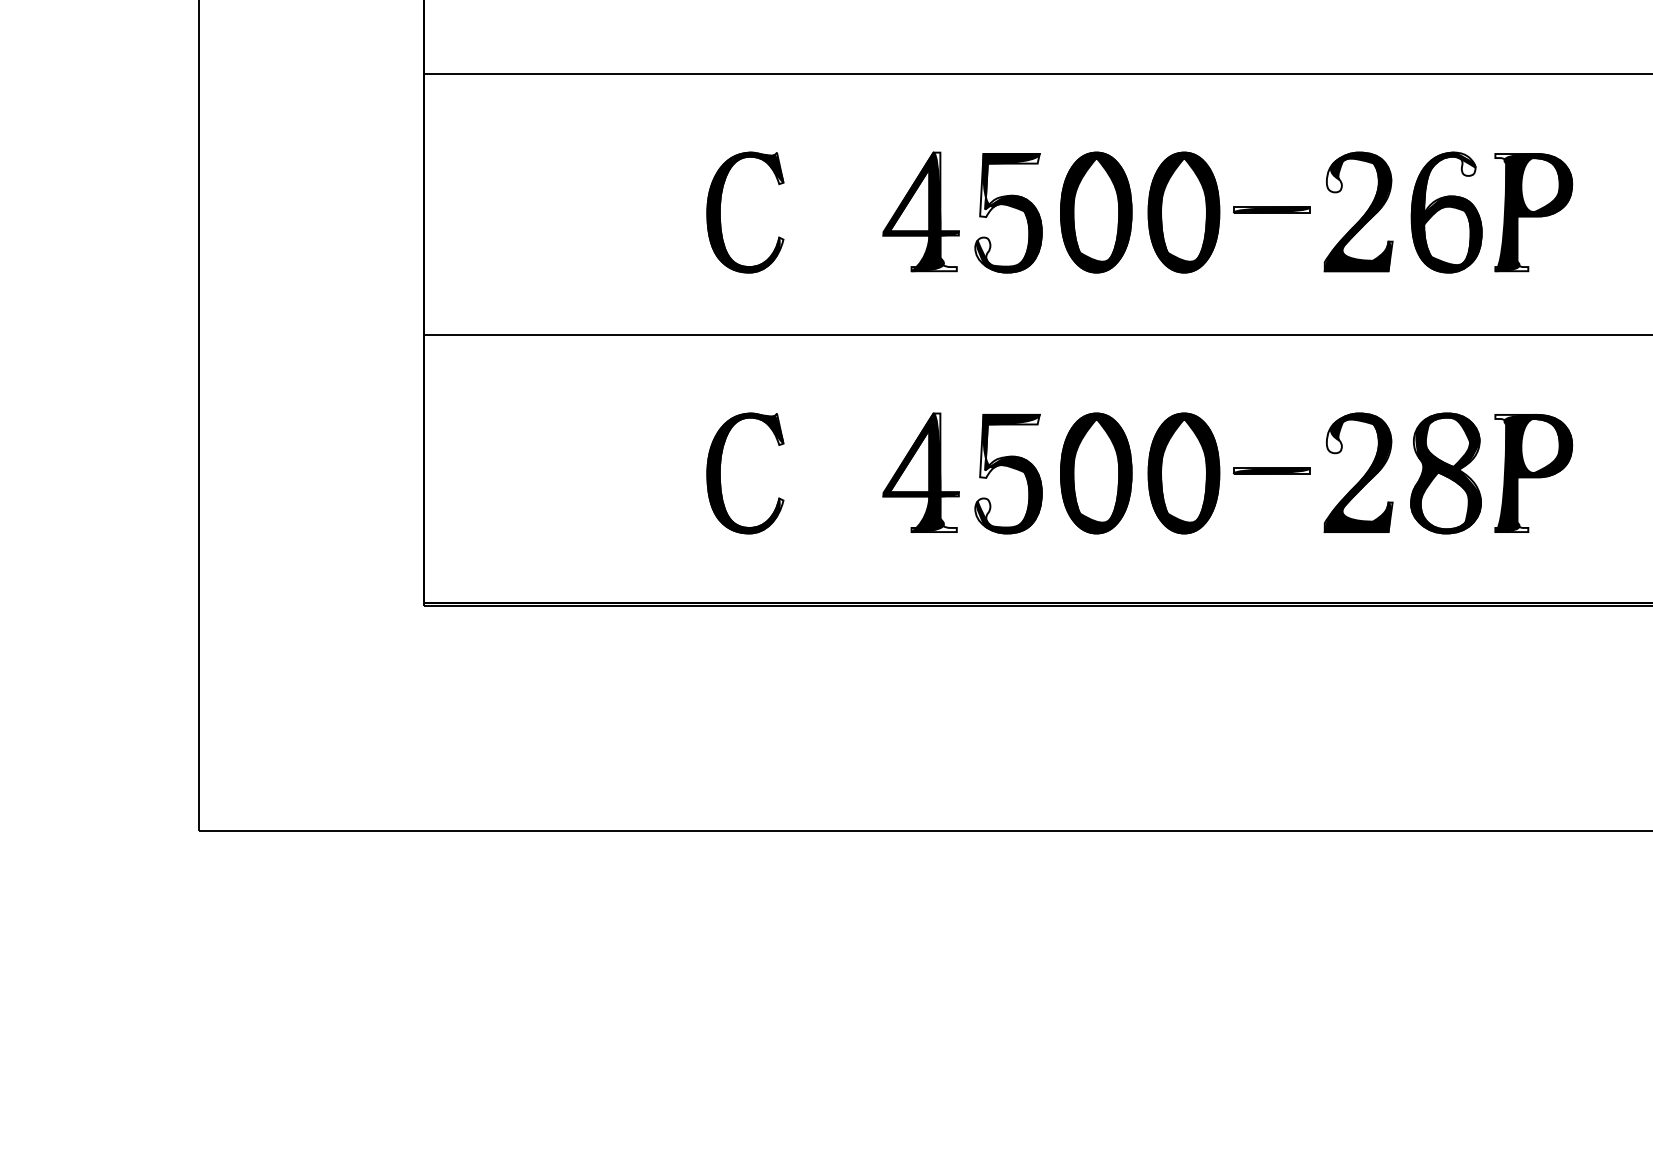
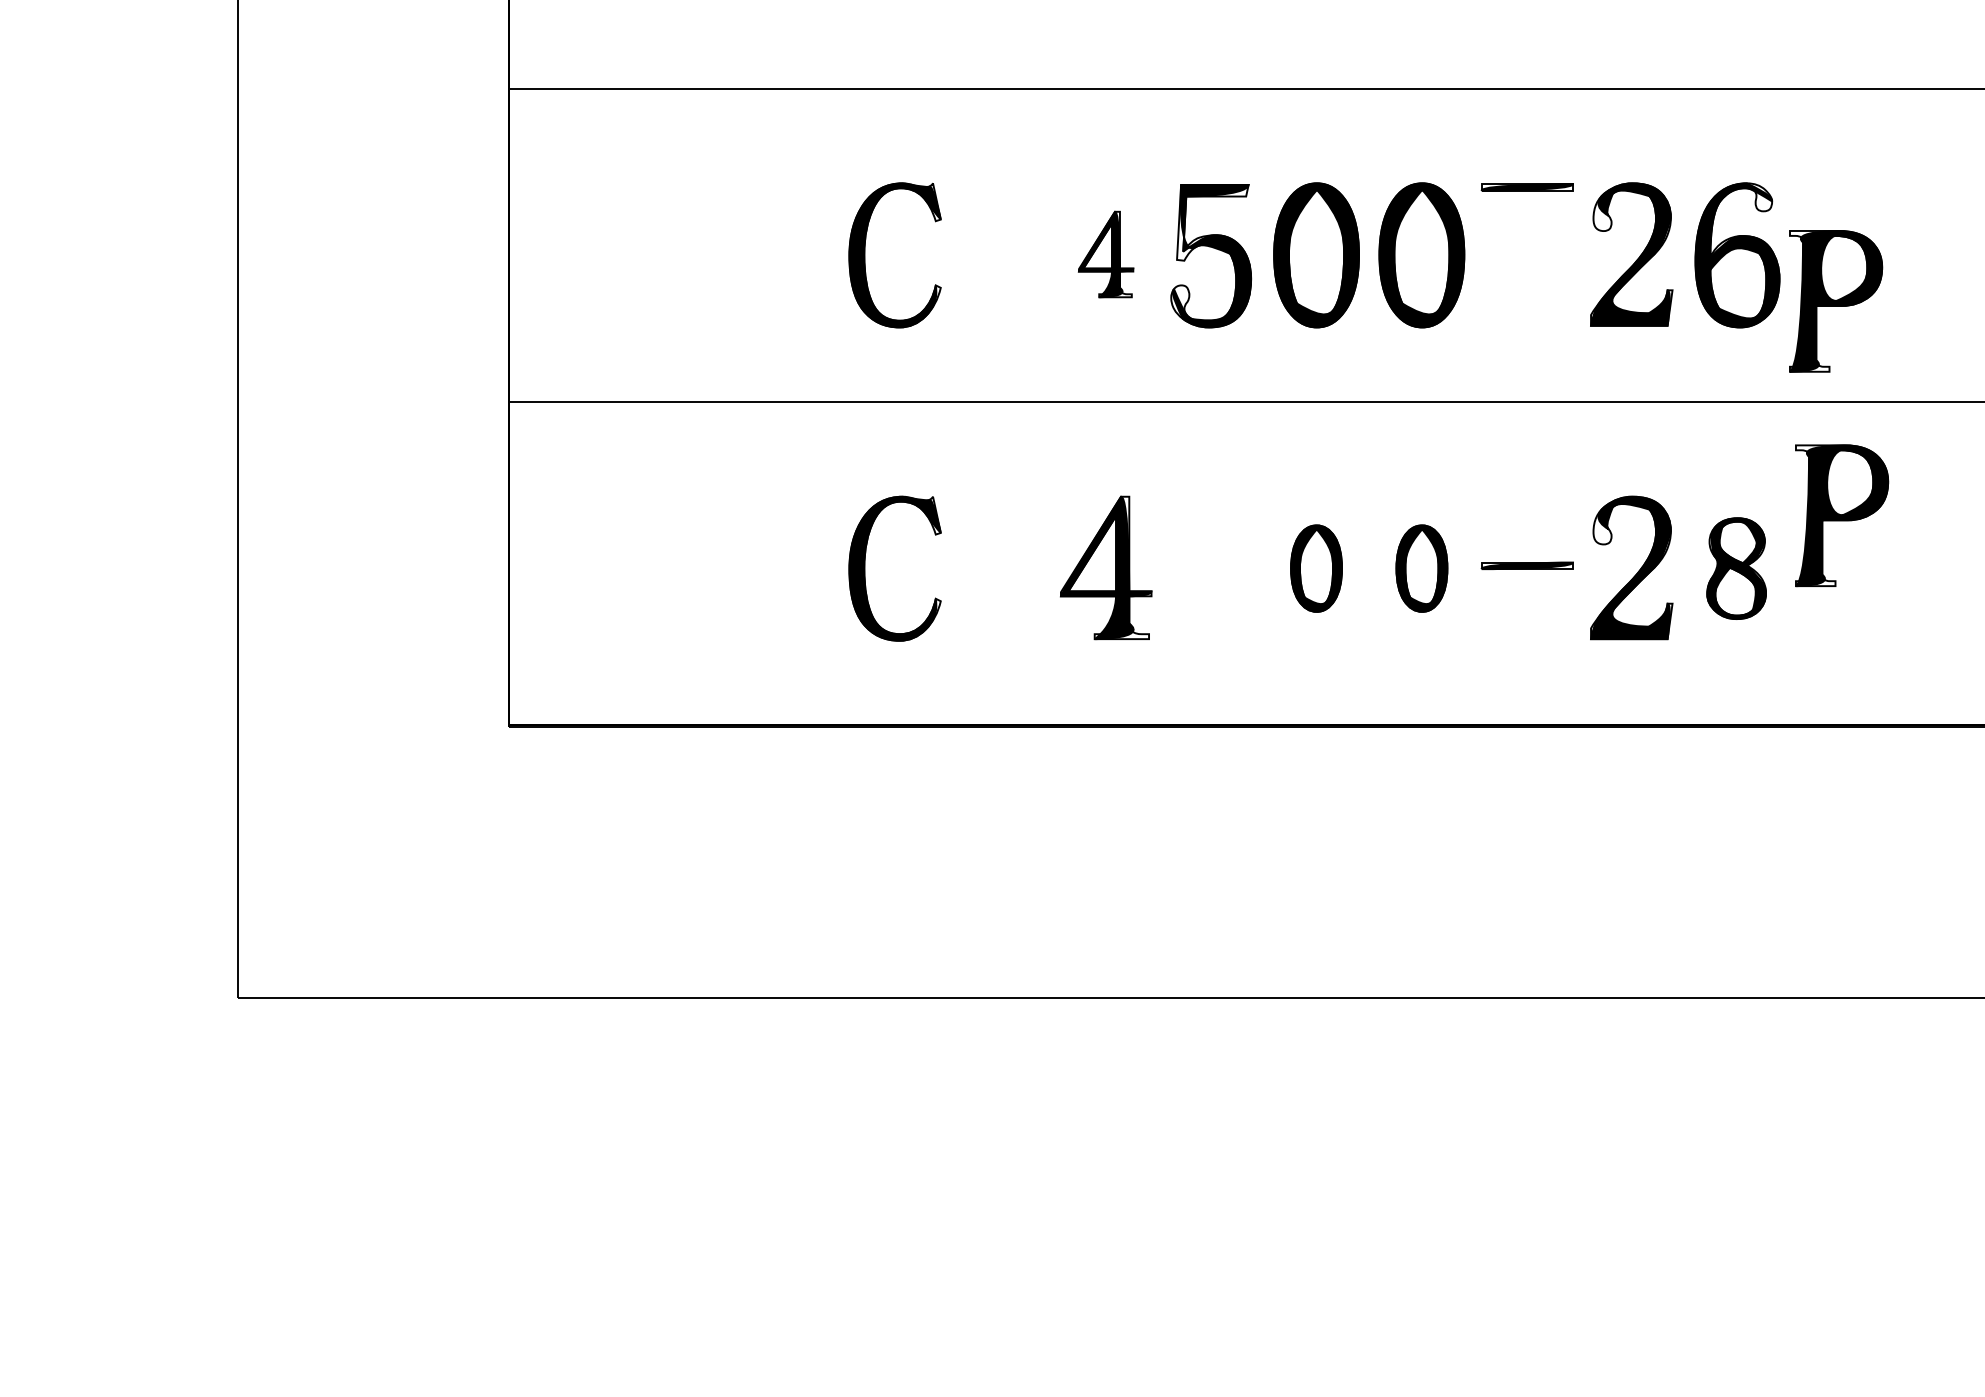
part: (1271, 210) -> (1526, 187), moved
part: (920, 211) -> (1105, 254), size x0.6
part: (1534, 212) -> (1836, 301), moved
part: (1011, 468) -> (1214, 562), removed
part: (1096, 473) -> (1316, 568), size x0.6
part: (1183, 473) -> (1421, 568), size x0.6
part: (1445, 473) -> (1736, 568), size x0.7
part: (1534, 473) -> (1842, 515), moved

